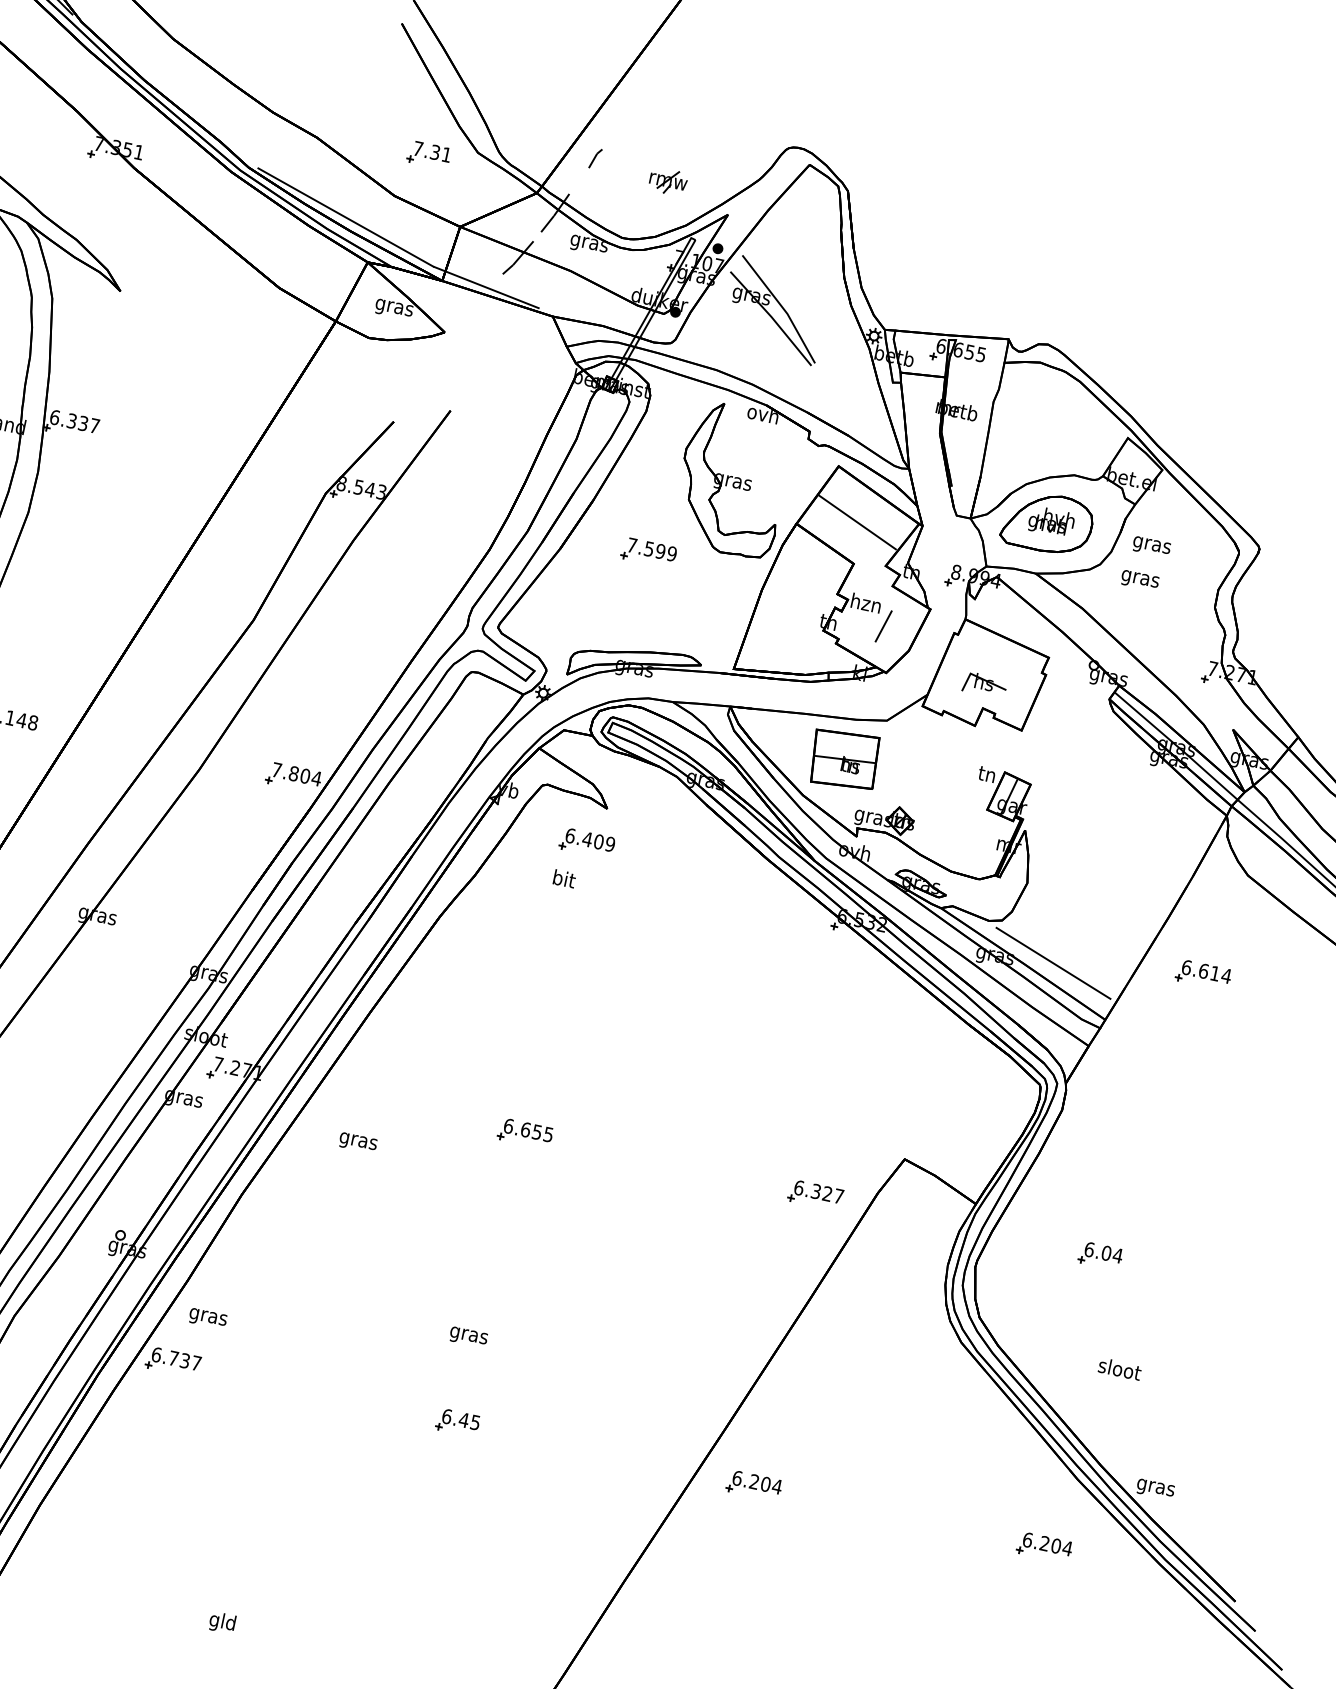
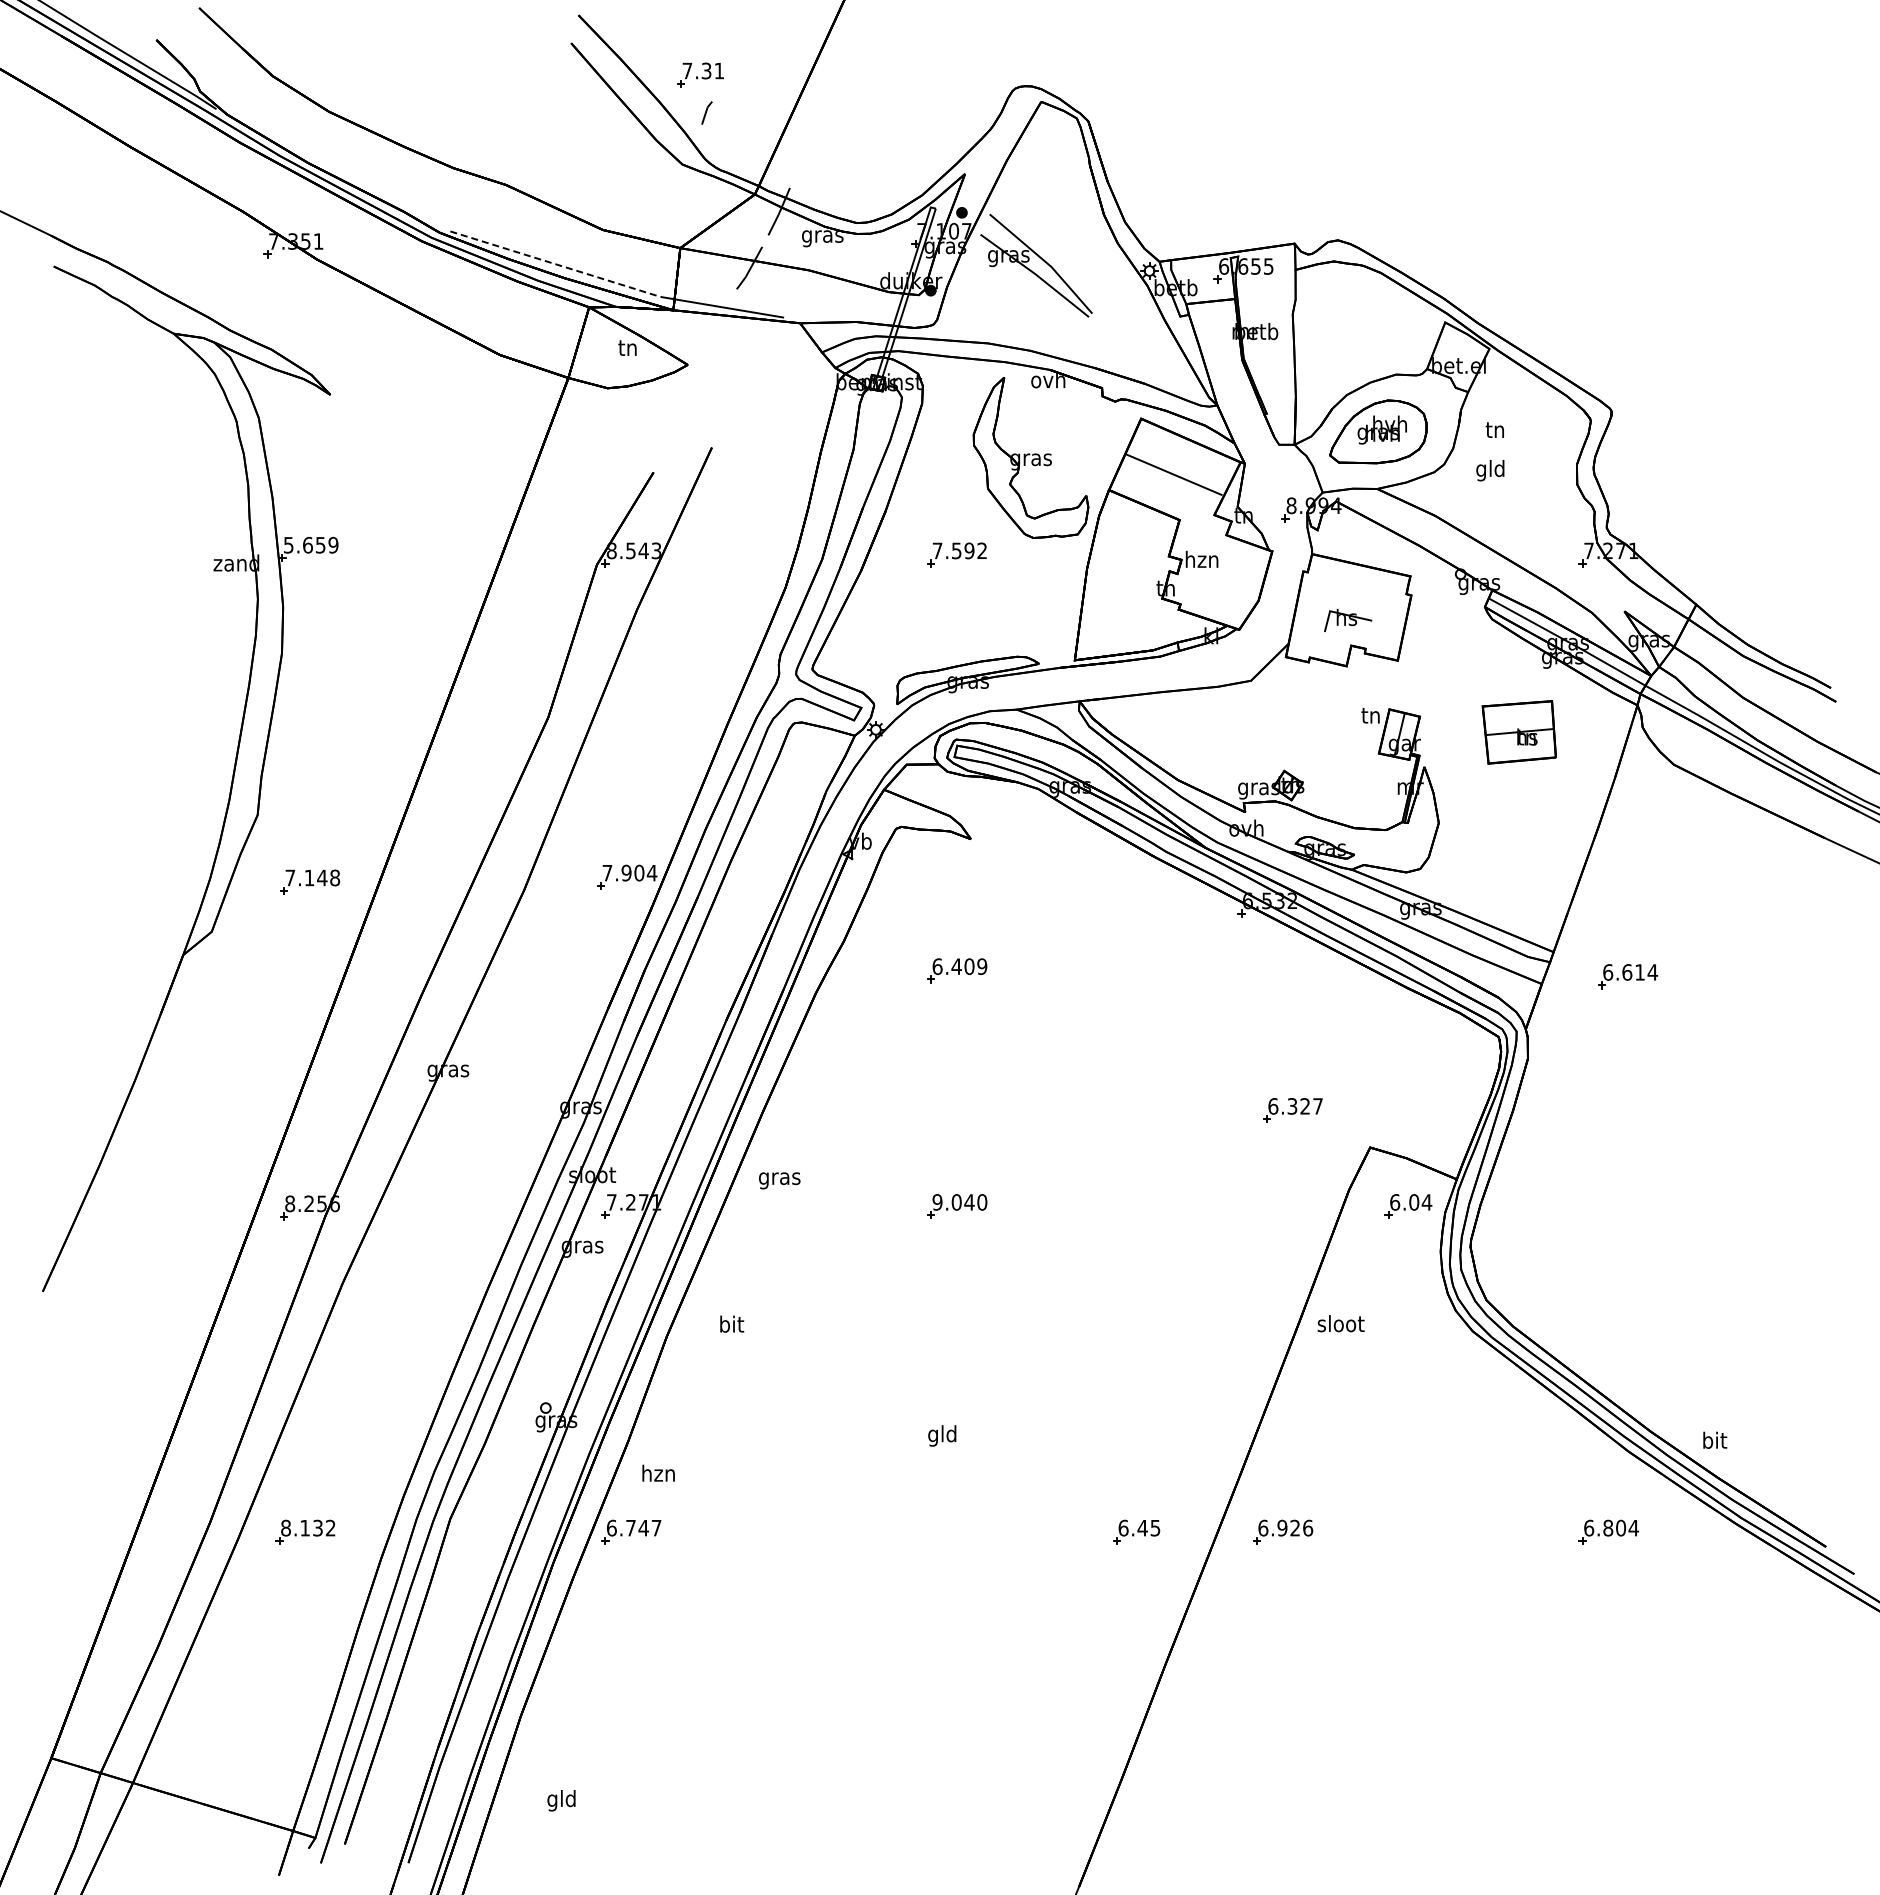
part: (429, 154) -> (700, 74), moved
line: (595, 158) -> (706, 112), moved
part: (668, 182) -> (893, 152), removed
line: (345, 217) -> (555, 264), solid -> dashed
text: (393, 308) -> (627, 350), gras -> tn
text: (74, 420) -> (310, 544), 6.337 -> 5.659
text: (1151, 545) -> (1495, 432), gras -> tn
text: (672, 553) -> (982, 550), 7.599 -> 7.592
text: (1140, 578) -> (1490, 470), gras -> gld
line: (883, 626) -> (1225, 580), removed
part: (843, 759) -> (1518, 732), moved
text: (293, 774) -> (626, 873), 7.804 -> 7.904
part: (587, 843) -> (957, 970), moved
text: (565, 878) -> (732, 1323), moved
line: (1052, 963) -> (1484, 903), removed
part: (1204, 975) -> (1628, 976), moved
text: (528, 1130) -> (959, 1202), 6.655 -> 9.040
text: (357, 1142) -> (779, 1180), moved
part: (815, 1195) -> (1292, 1110), moved
part: (1100, 1255) -> (1408, 1206), moved
text: (208, 1316) -> (658, 1475), gras -> hzn
text: (468, 1334) -> (942, 1435), gras -> gld
text: (185, 1360) -> (643, 1527), 6.737 -> 6.747
text: (1119, 1368) -> (1340, 1323), moved
part: (457, 1422) -> (1136, 1531), moved
text: (766, 1483) -> (1295, 1527), 6.204 -> 6.926
text: (1155, 1487) -> (1714, 1442), gras -> bit
text: (1045, 1543) -> (1608, 1527), 6.204 -> 6.804
text: (222, 1622) -> (561, 1800), moved

